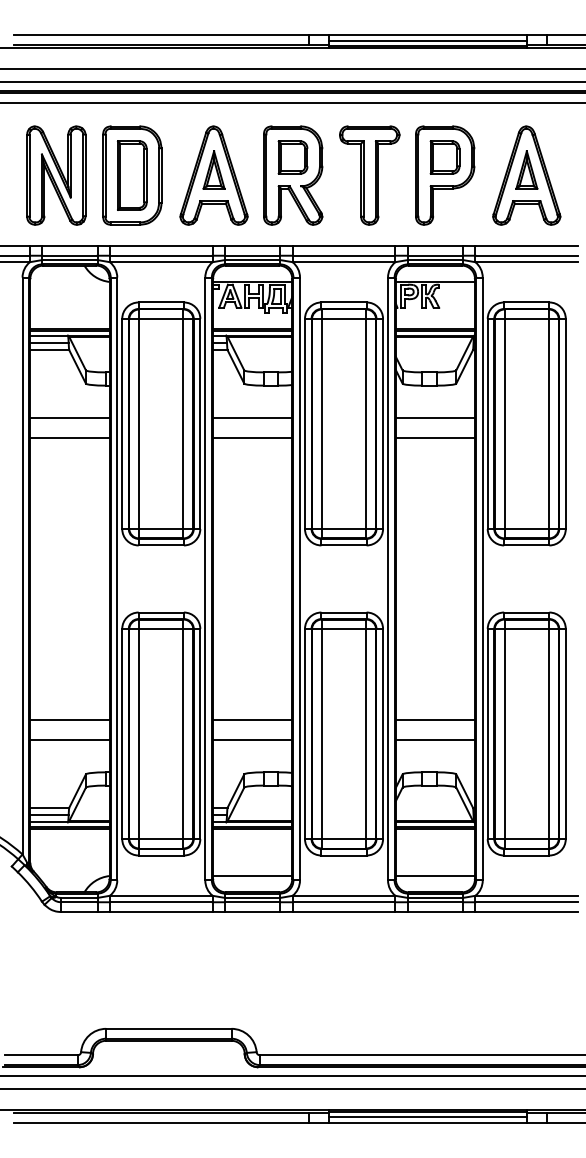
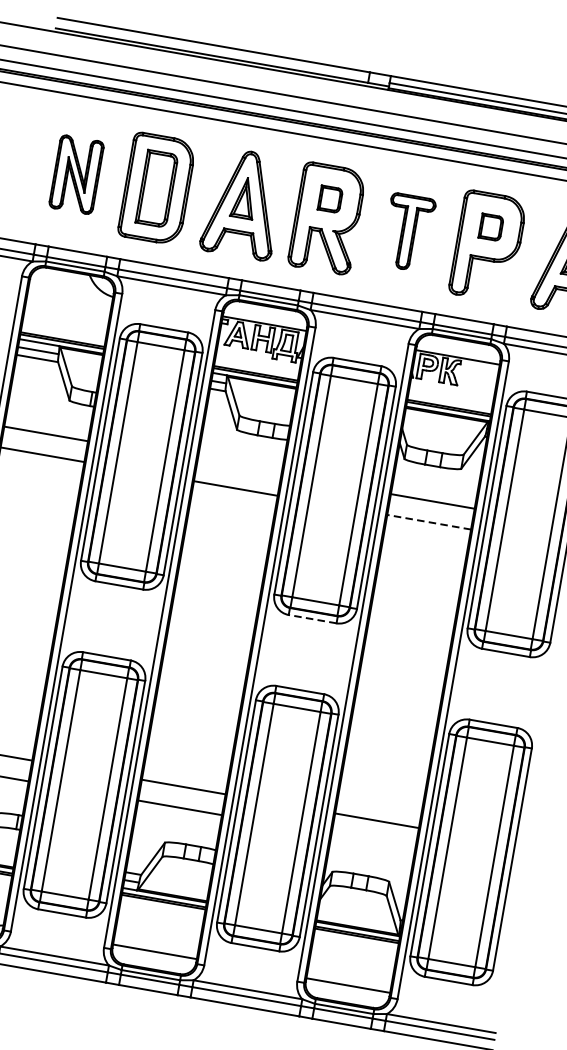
part: (292, 157) -> (329, 199), size x0.7
part: (444, 157) -> (490, 227), size x0.7
part: (56, 175) -> (76, 174), size x0.7
part: (369, 175) -> (407, 232), size x0.7
line: (252, 418) -> (239, 467), removed
line: (435, 437) -> (429, 521), solid -> dashed
line: (344, 545) -> (313, 619), solid -> dashed
line: (434, 739) -> (372, 841), removed

